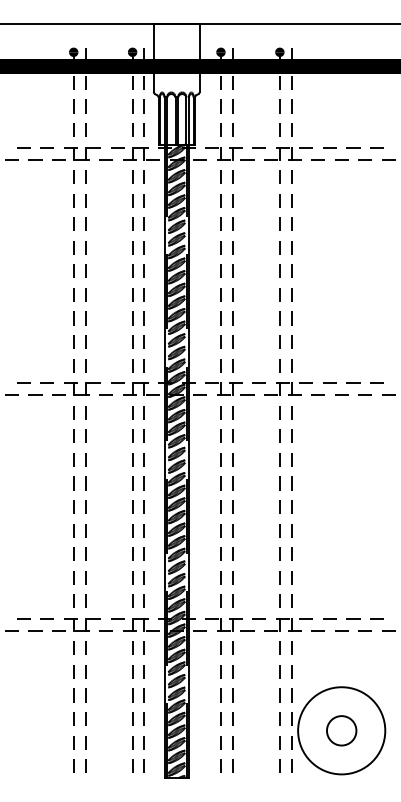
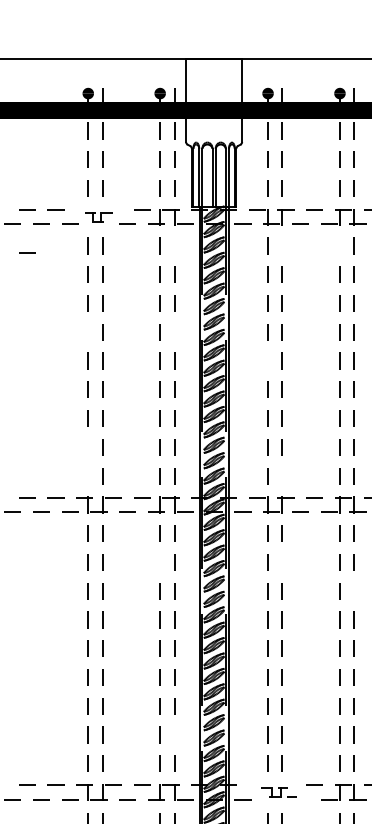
part: (82, 153) -> (98, 217), size x0.6
line: (143, 176) -> (173, 245), removed
line: (232, 176) -> (282, 245), removed
line: (279, 176) -> (339, 245), removed
line: (23, 182) -> (26, 252), added
line: (73, 247) -> (88, 331), removed
line: (143, 247) -> (173, 331), removed
line: (220, 270) -> (267, 359), removed
line: (73, 341) -> (88, 446), removed
line: (73, 365) -> (88, 475), removed
line: (232, 365) -> (282, 475), removed
line: (132, 435) -> (160, 561), removed
line: (232, 435) -> (282, 561), removed
line: (291, 459) -> (354, 590), removed
line: (143, 577) -> (173, 734), removed
part: (229, 624) -> (278, 792), size x0.6

